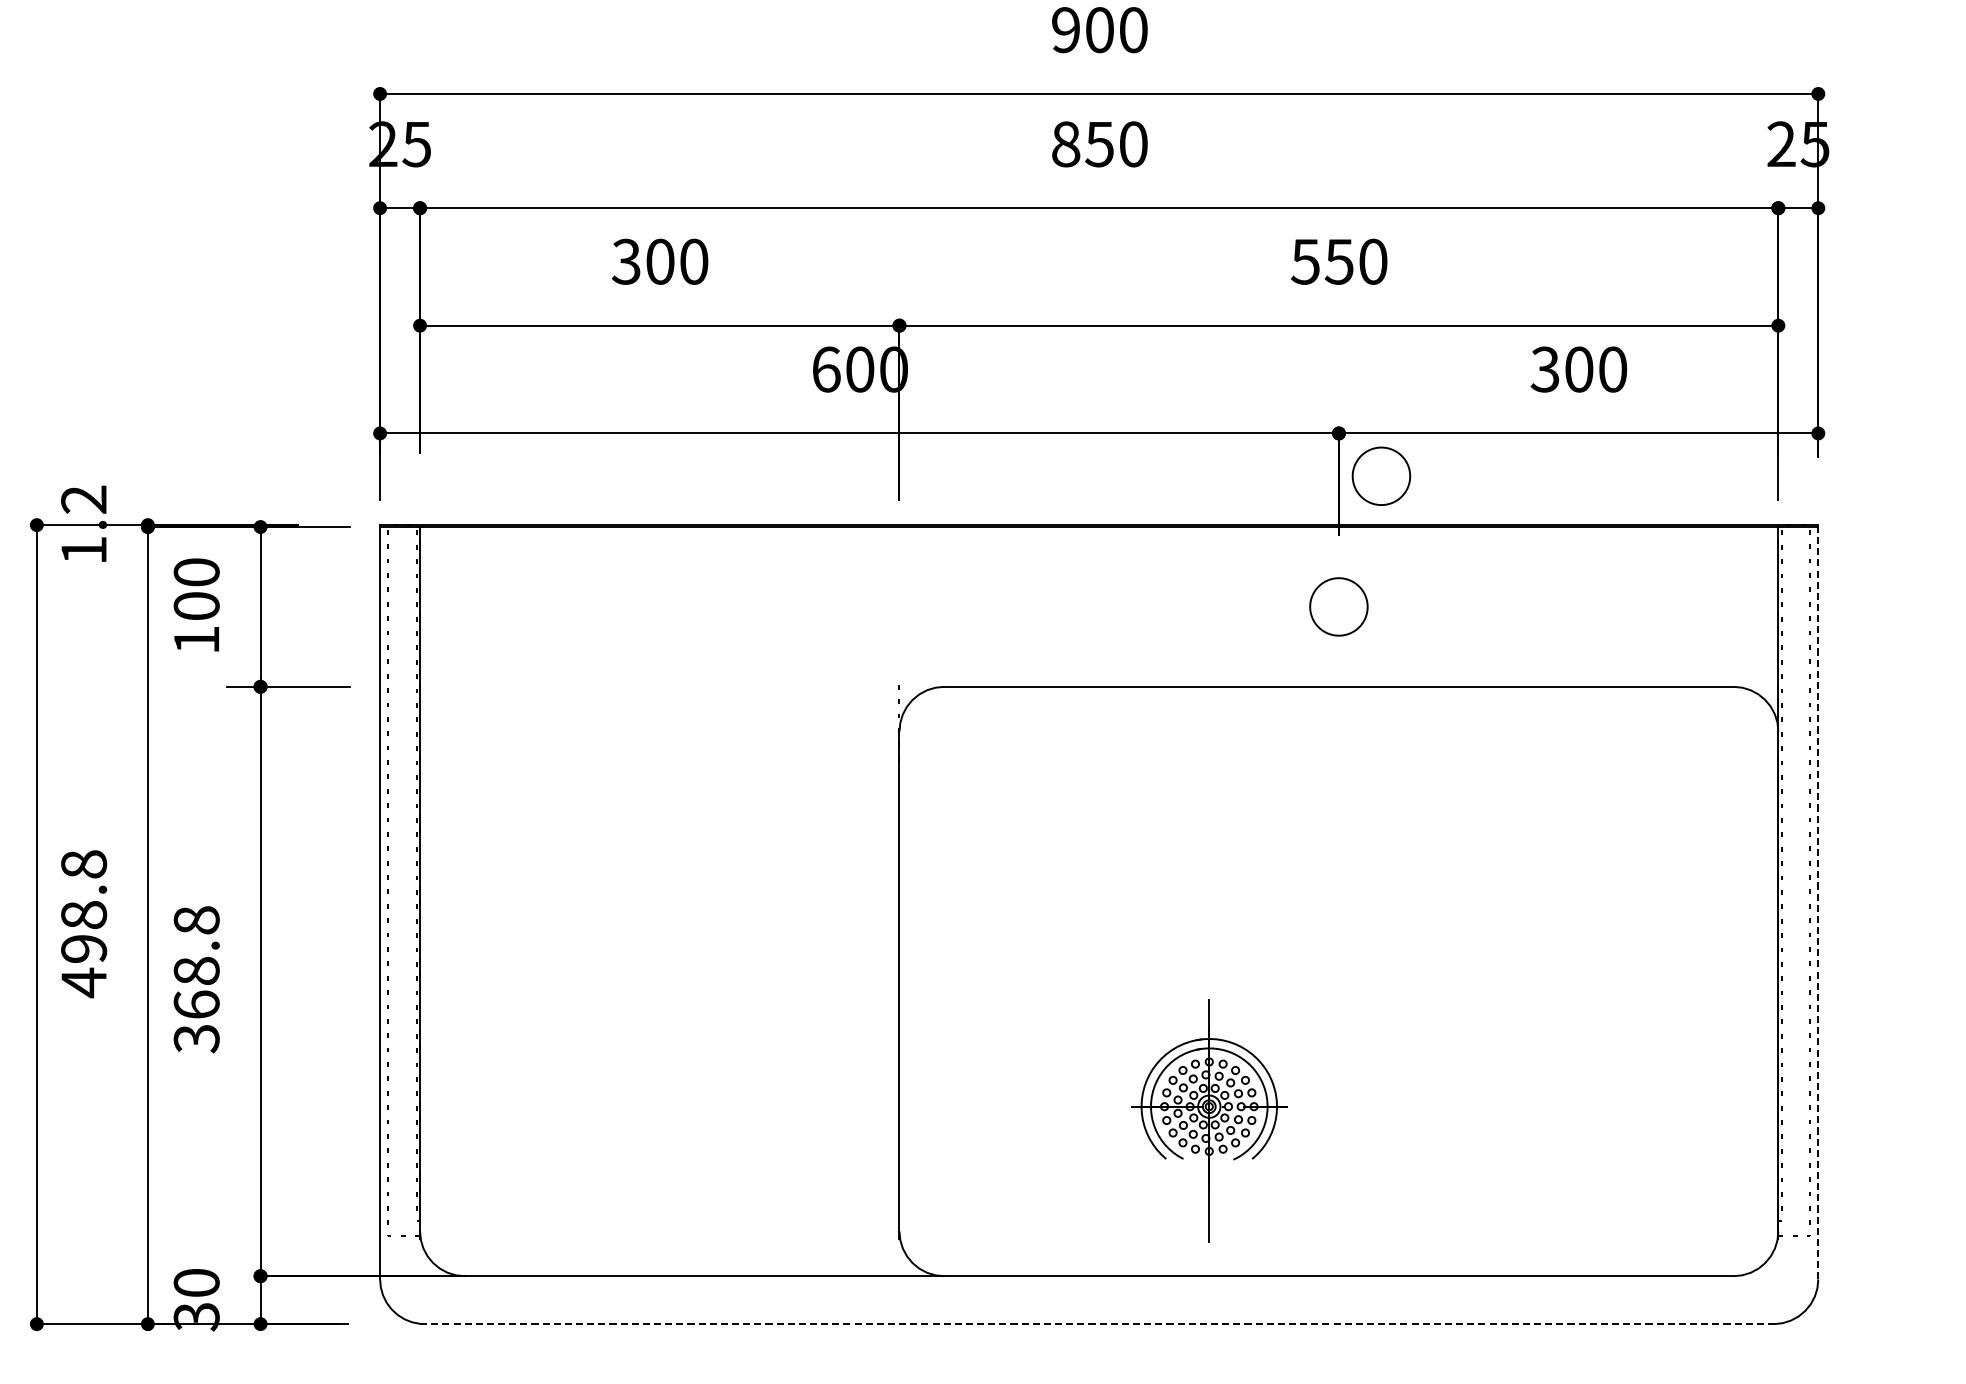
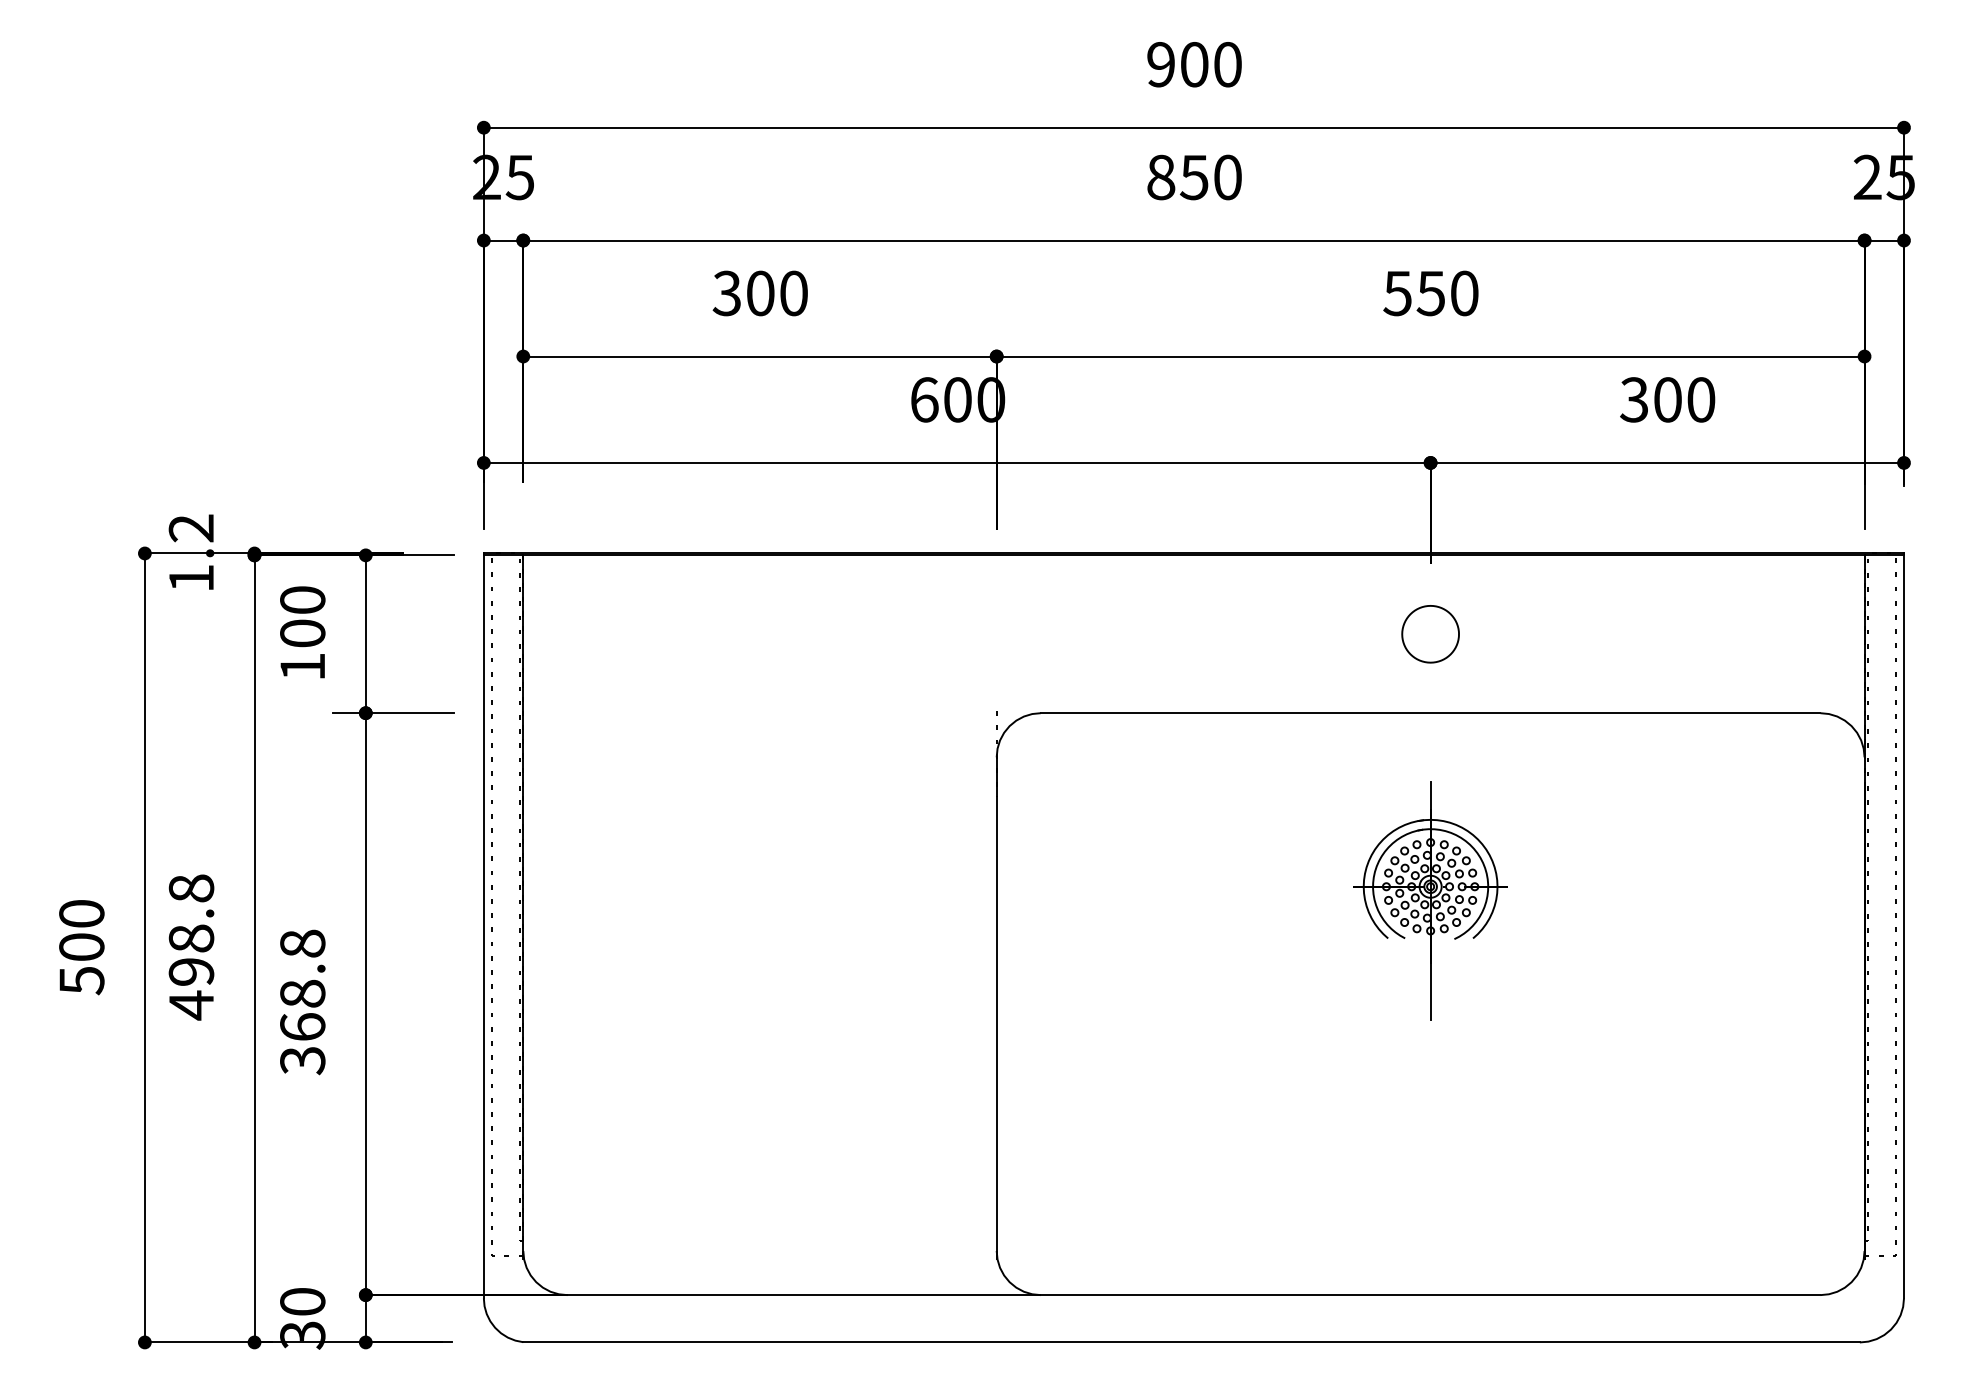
part: (1381, 476) -> (1472, 505), removed
line: (1818, 901) -> (1904, 925), dashed -> solid
part: (1209, 1120) -> (1430, 900), moved
line: (1097, 1324) -> (1192, 1342), dashed -> solid

